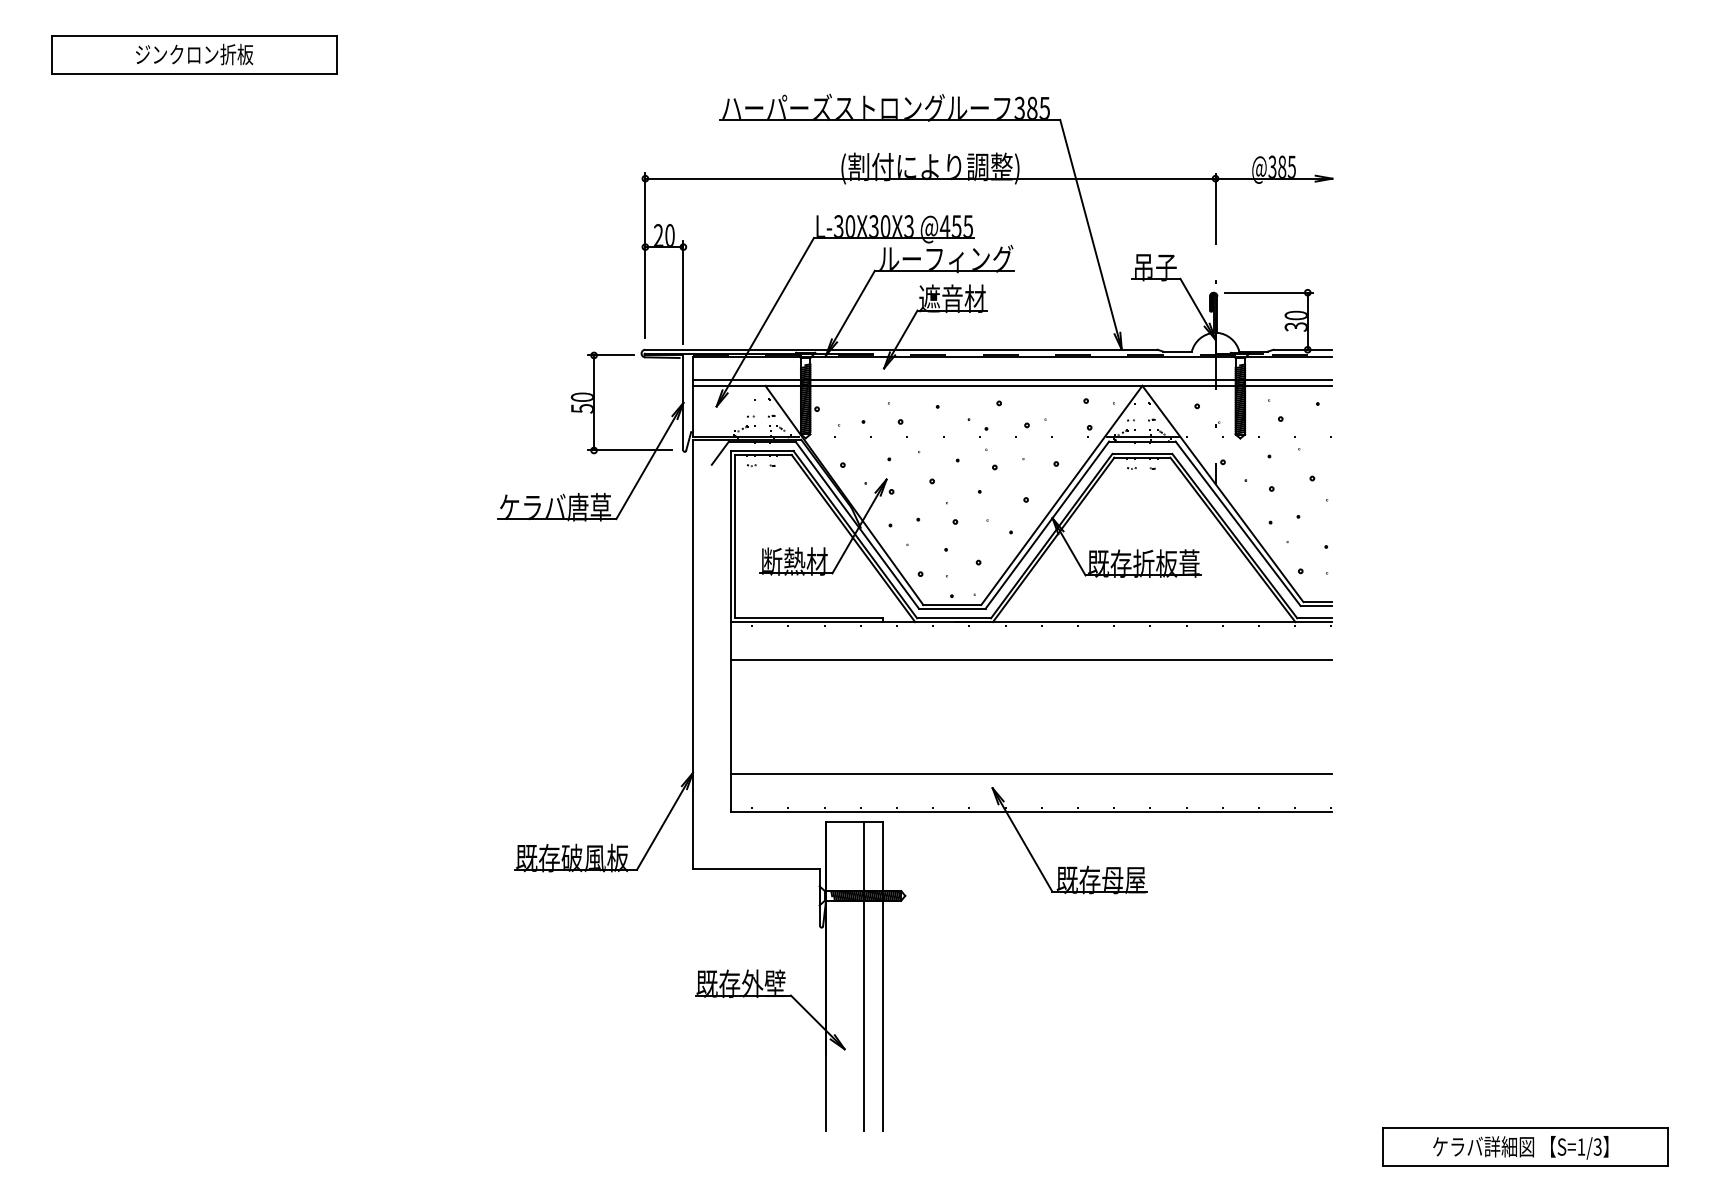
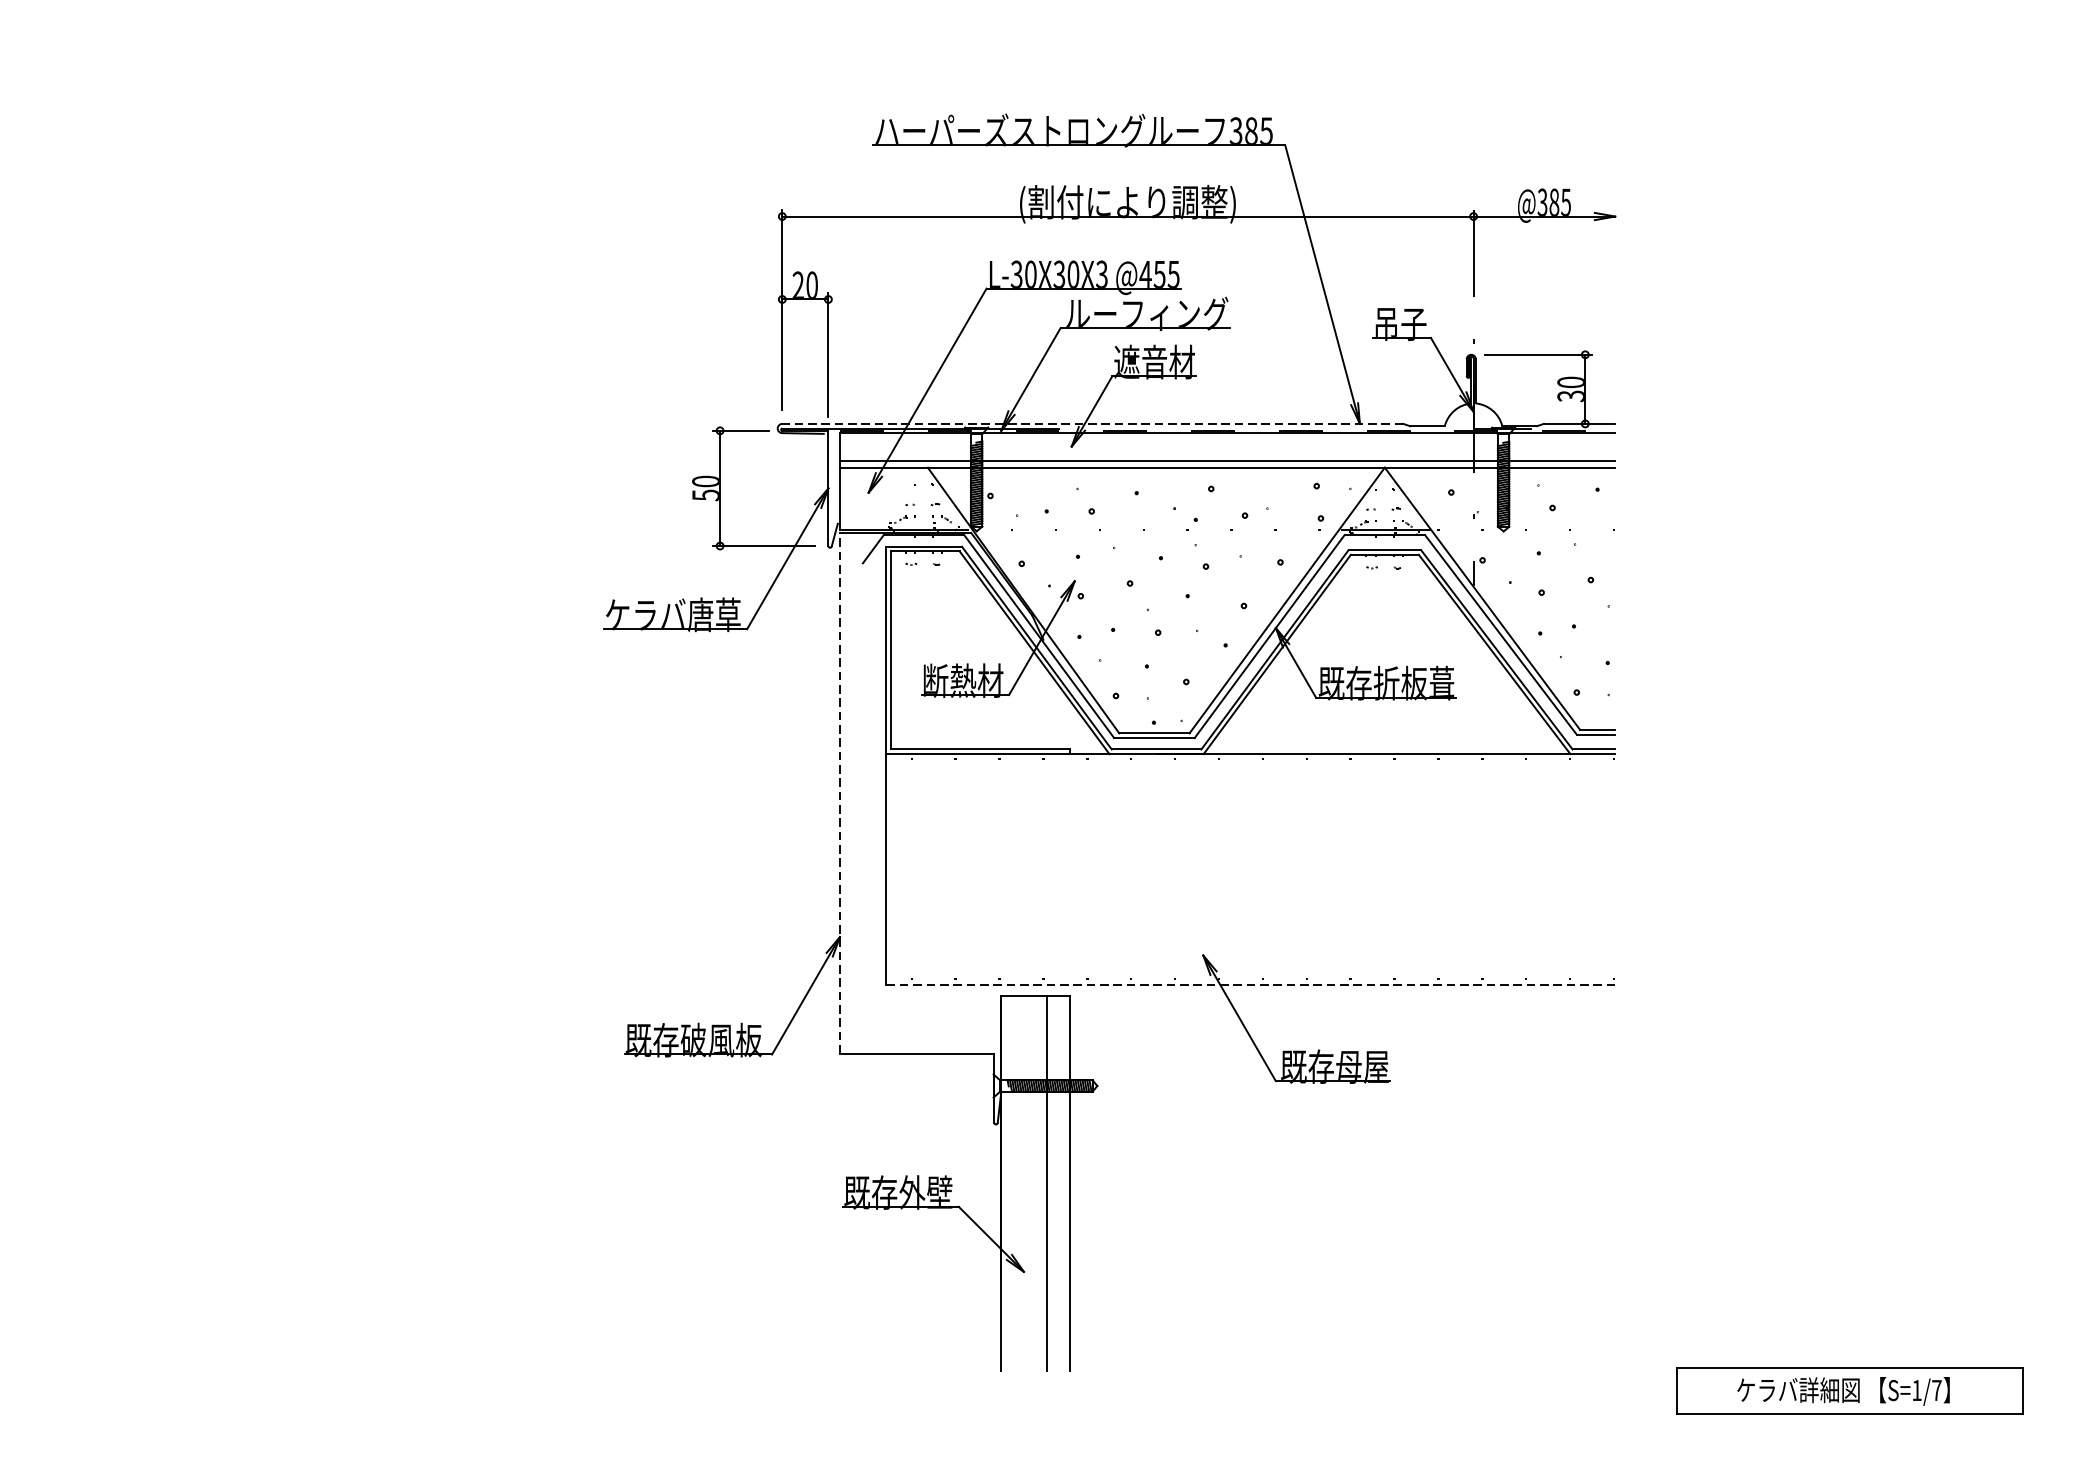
part: (194, 54) -> (235, 65), removed
line: (901, 349) -> (1092, 423), solid -> dashed
line: (692, 654) -> (839, 793), solid -> dashed
line: (1031, 660) -> (1250, 800), removed
line: (1031, 774) -> (1250, 938), removed
line: (1031, 812) -> (1250, 984), solid -> dashed
text: (1597, 1146) -> (1936, 1389), S=1/3 -> S=1/7

